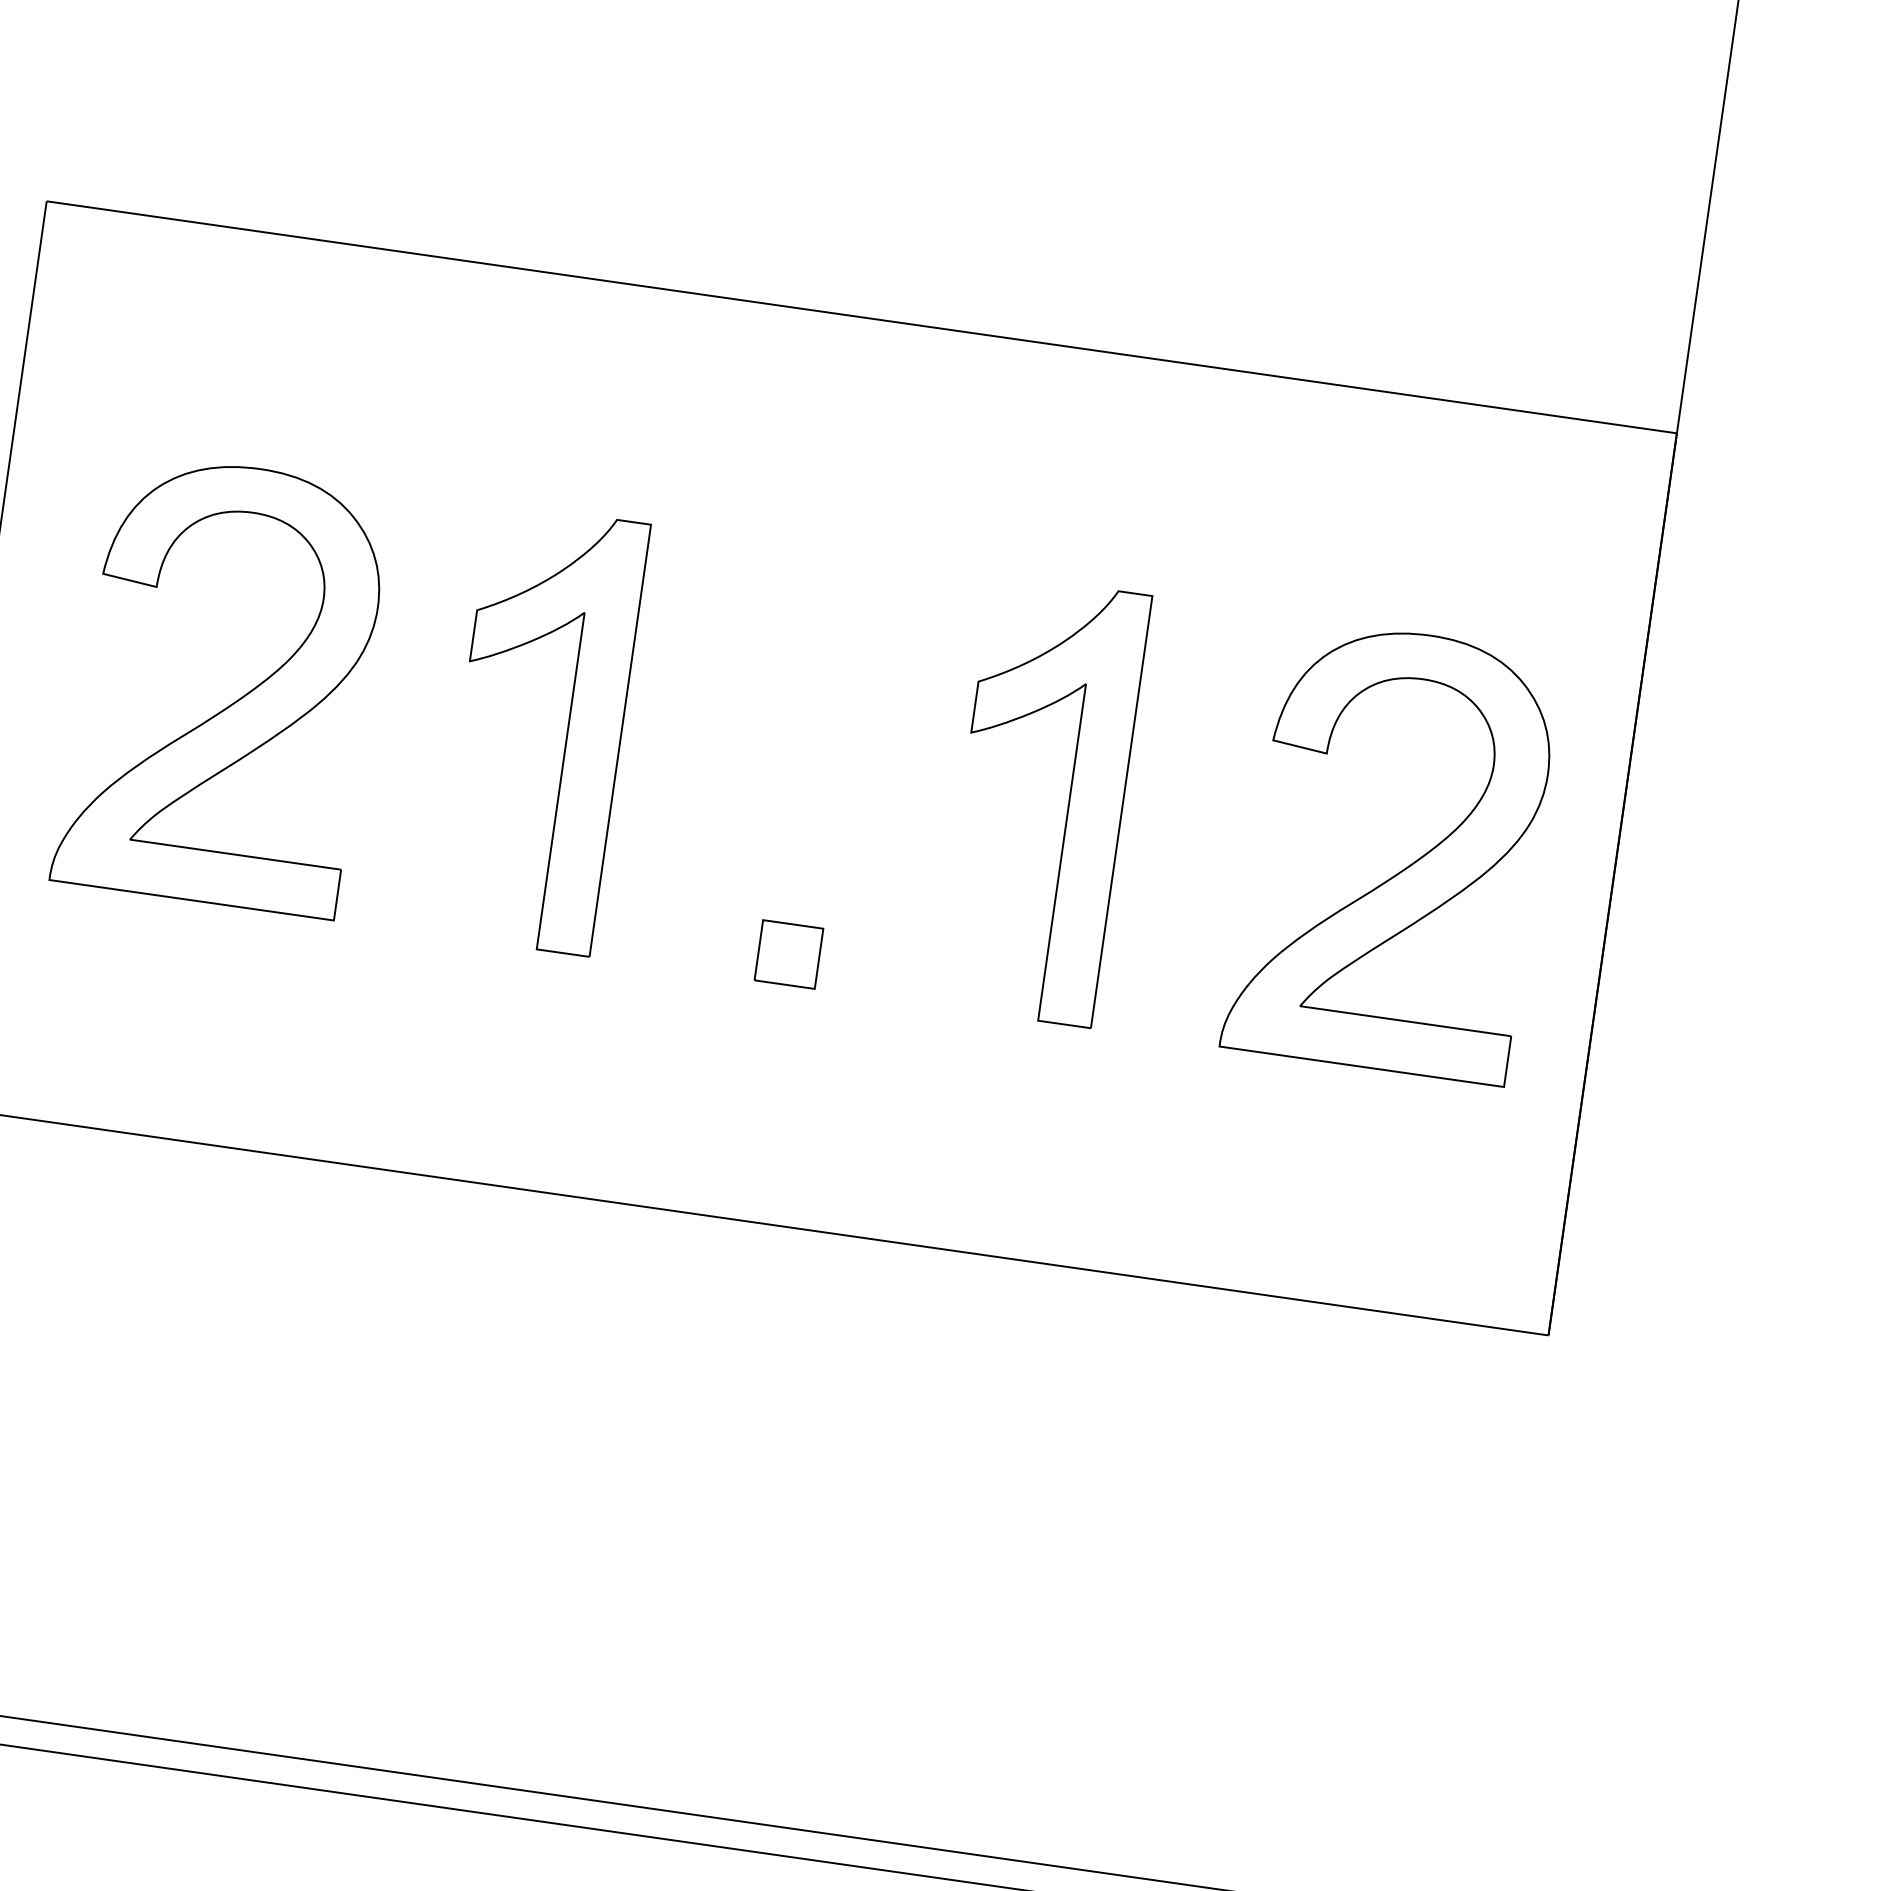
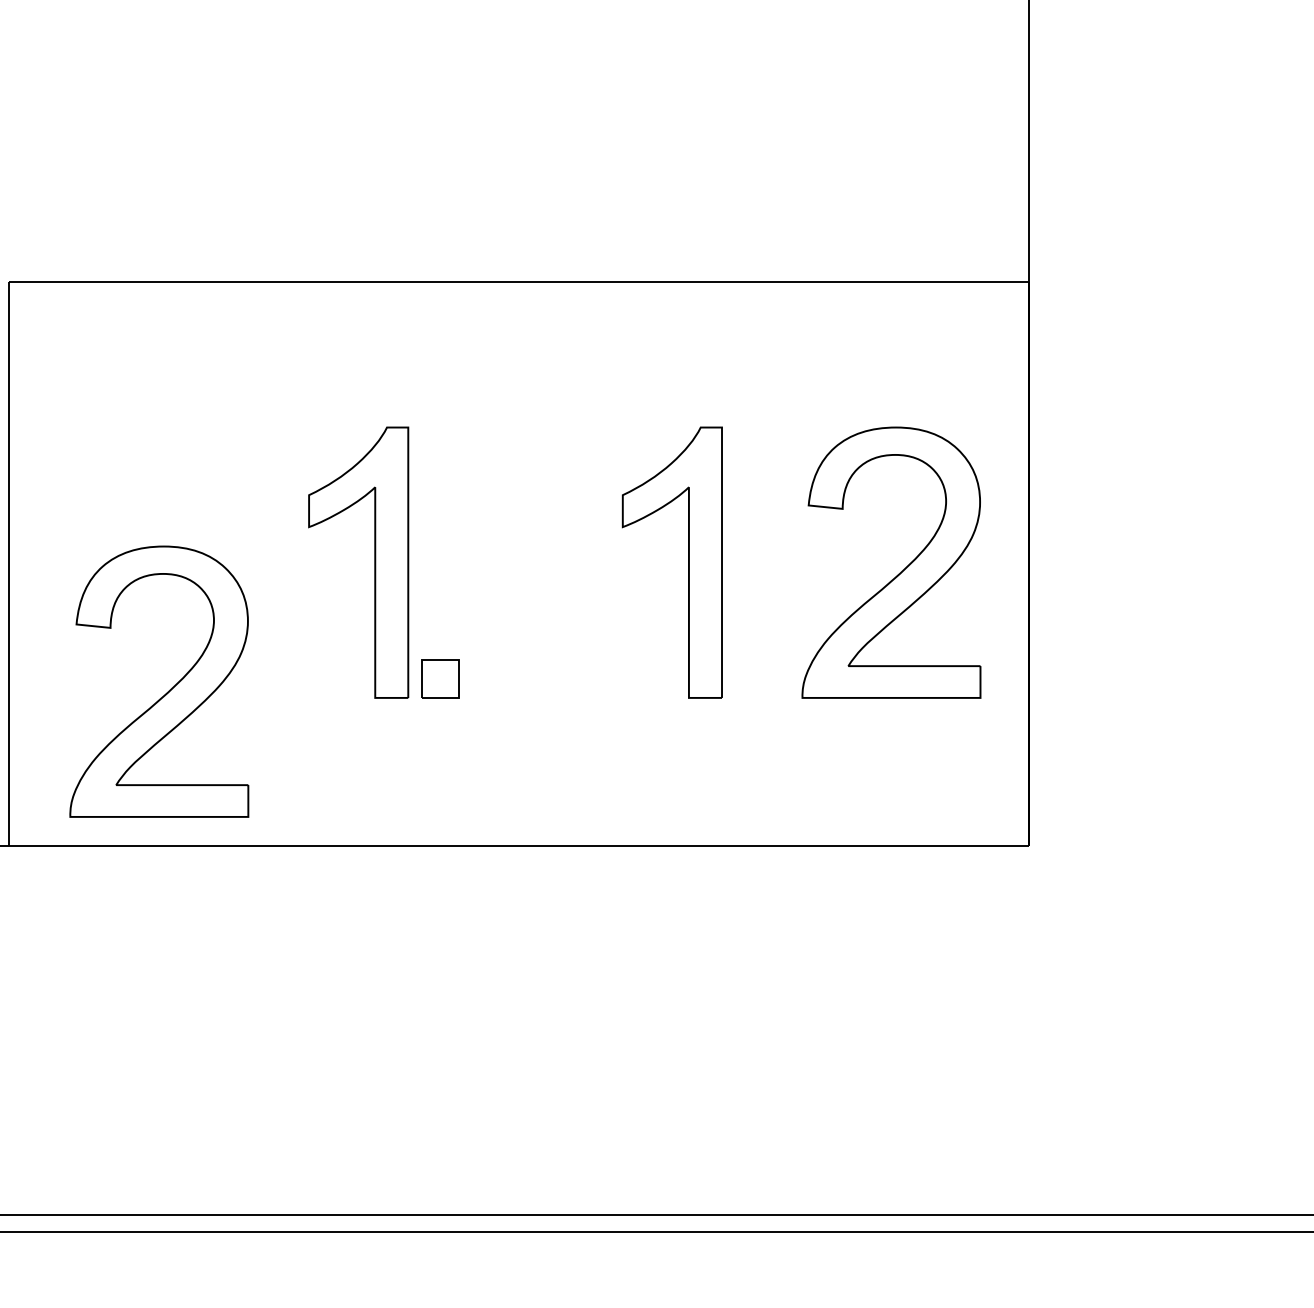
part: (235, 700) -> (168, 690), moved
part: (789, 953) -> (440, 678), moved

